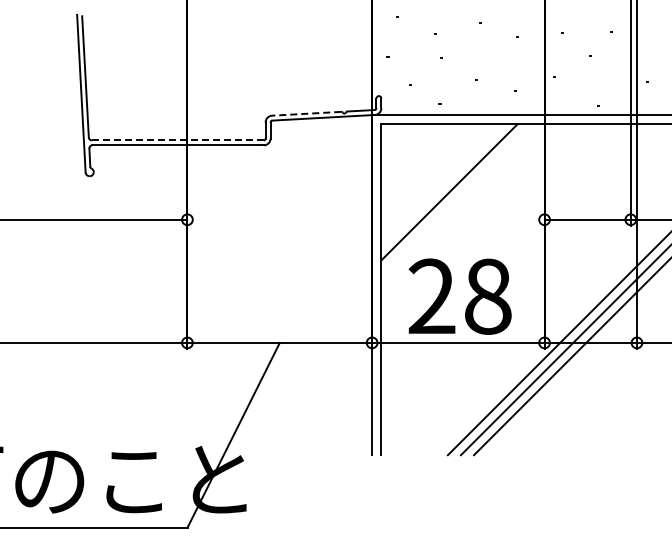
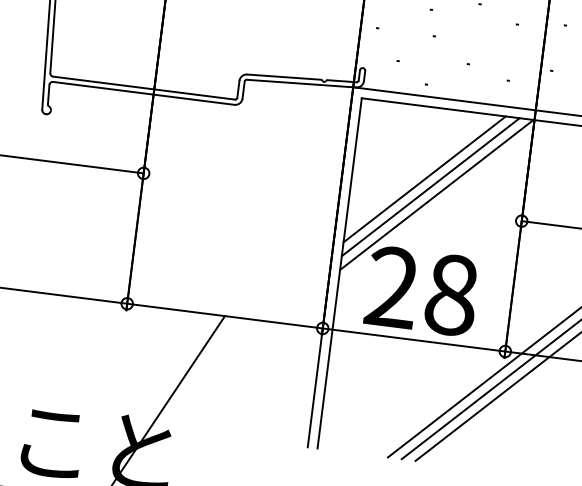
line: (306, 113) -> (283, 76), dashed -> solid
line: (177, 140) -> (143, 88), dashed -> solid
line: (455, 198) -> (430, 186), added
line: (462, 205) -> (436, 195), added

